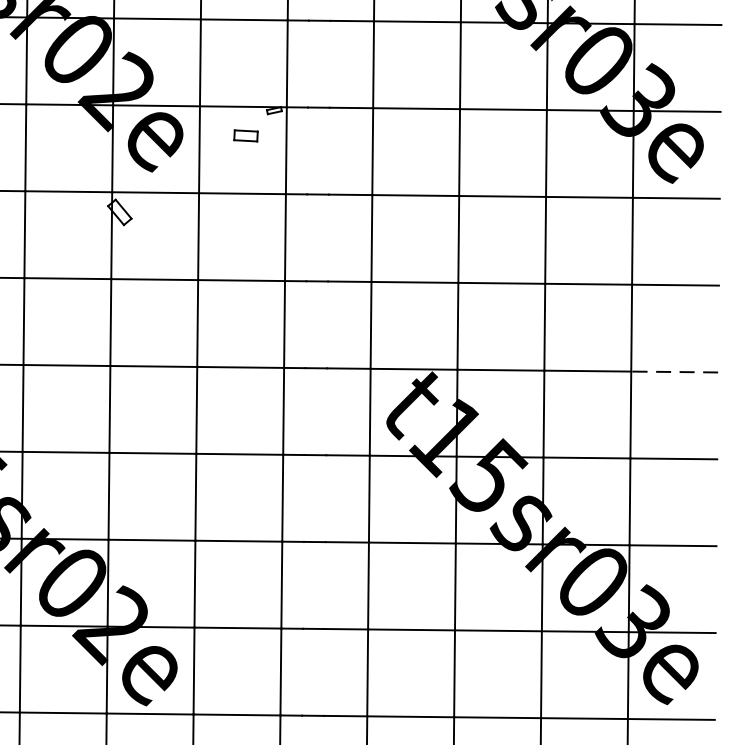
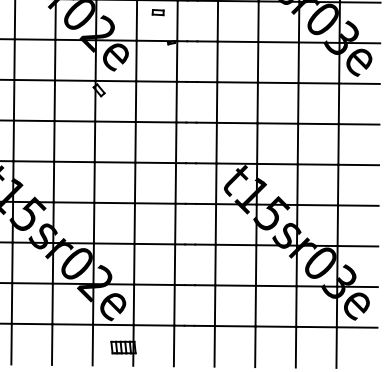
part: (244, 135) -> (157, 12), moved
line: (674, 373) -> (358, 165), dashed -> solid

